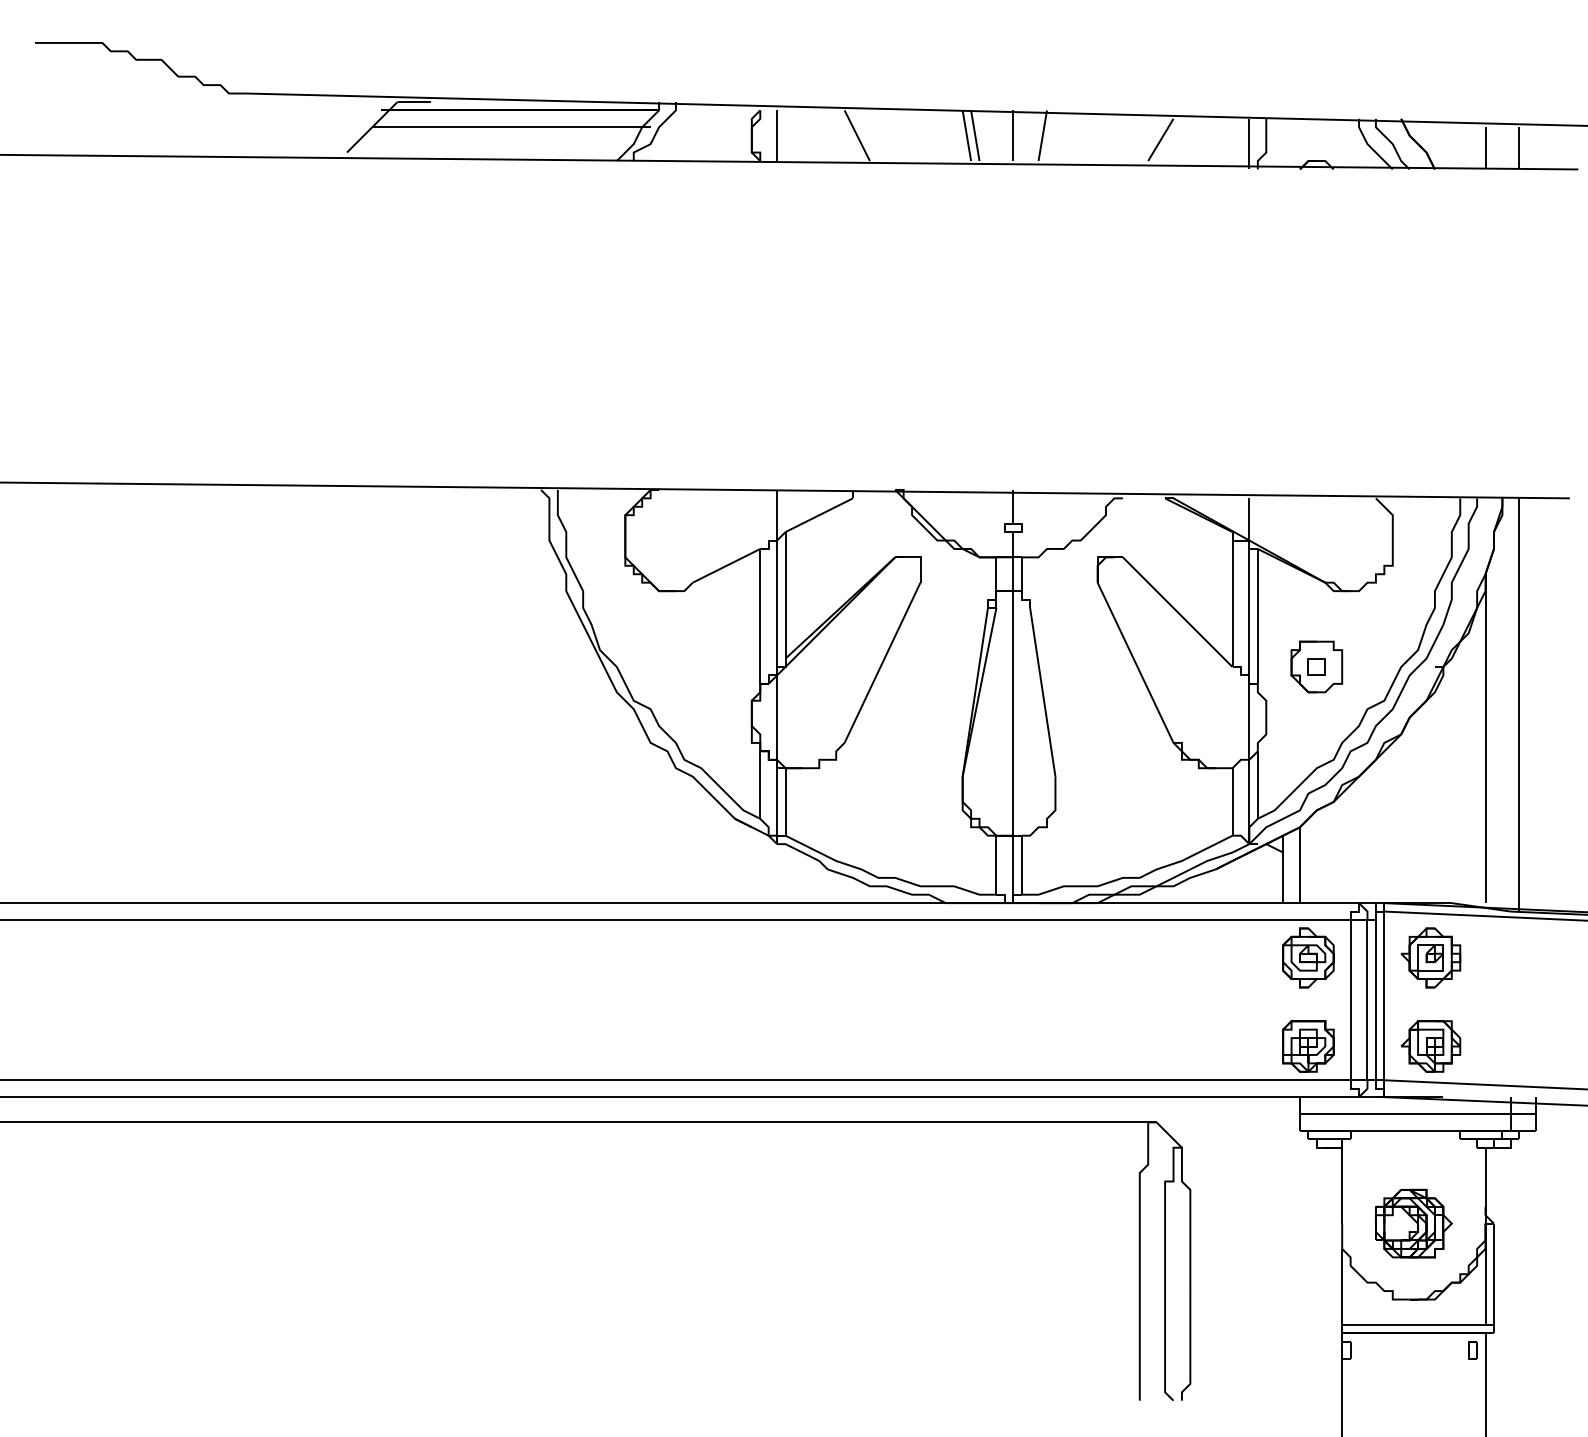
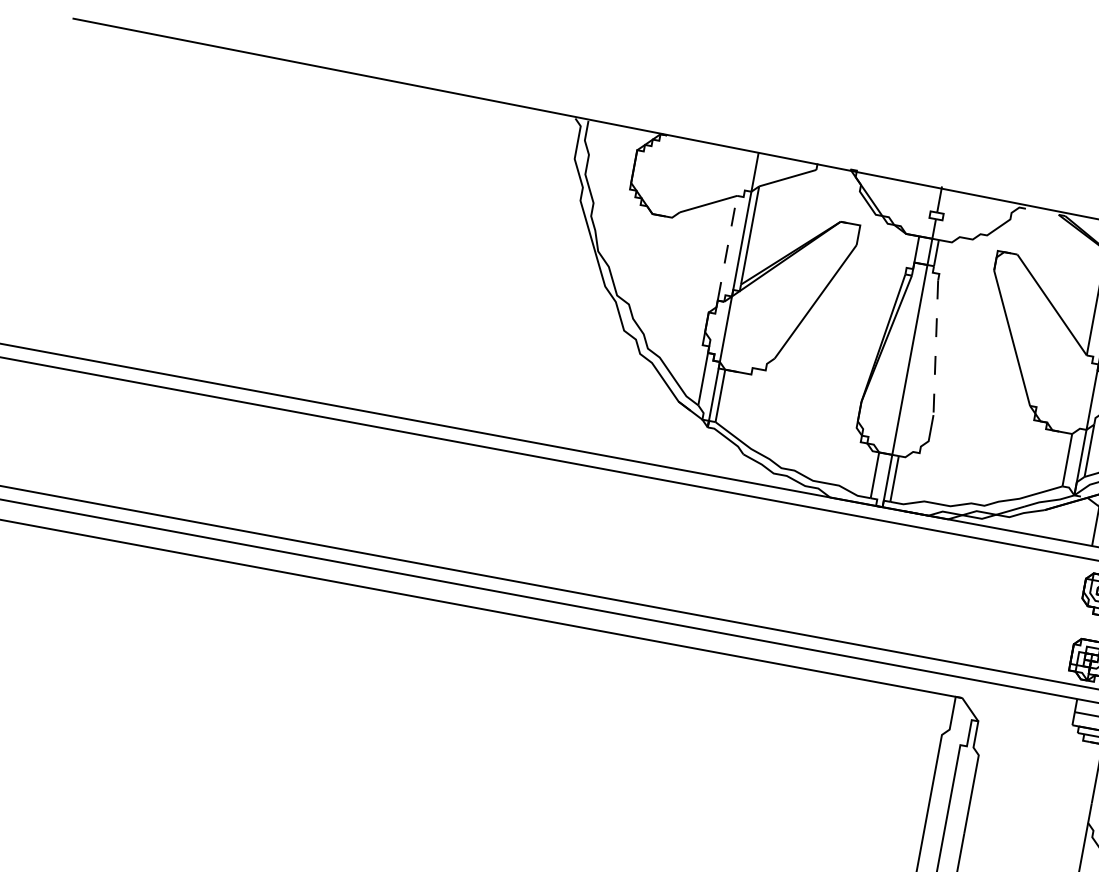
line: (760, 615) -> (727, 247), solid -> dashed
line: (1042, 692) -> (935, 347), solid -> dashed

